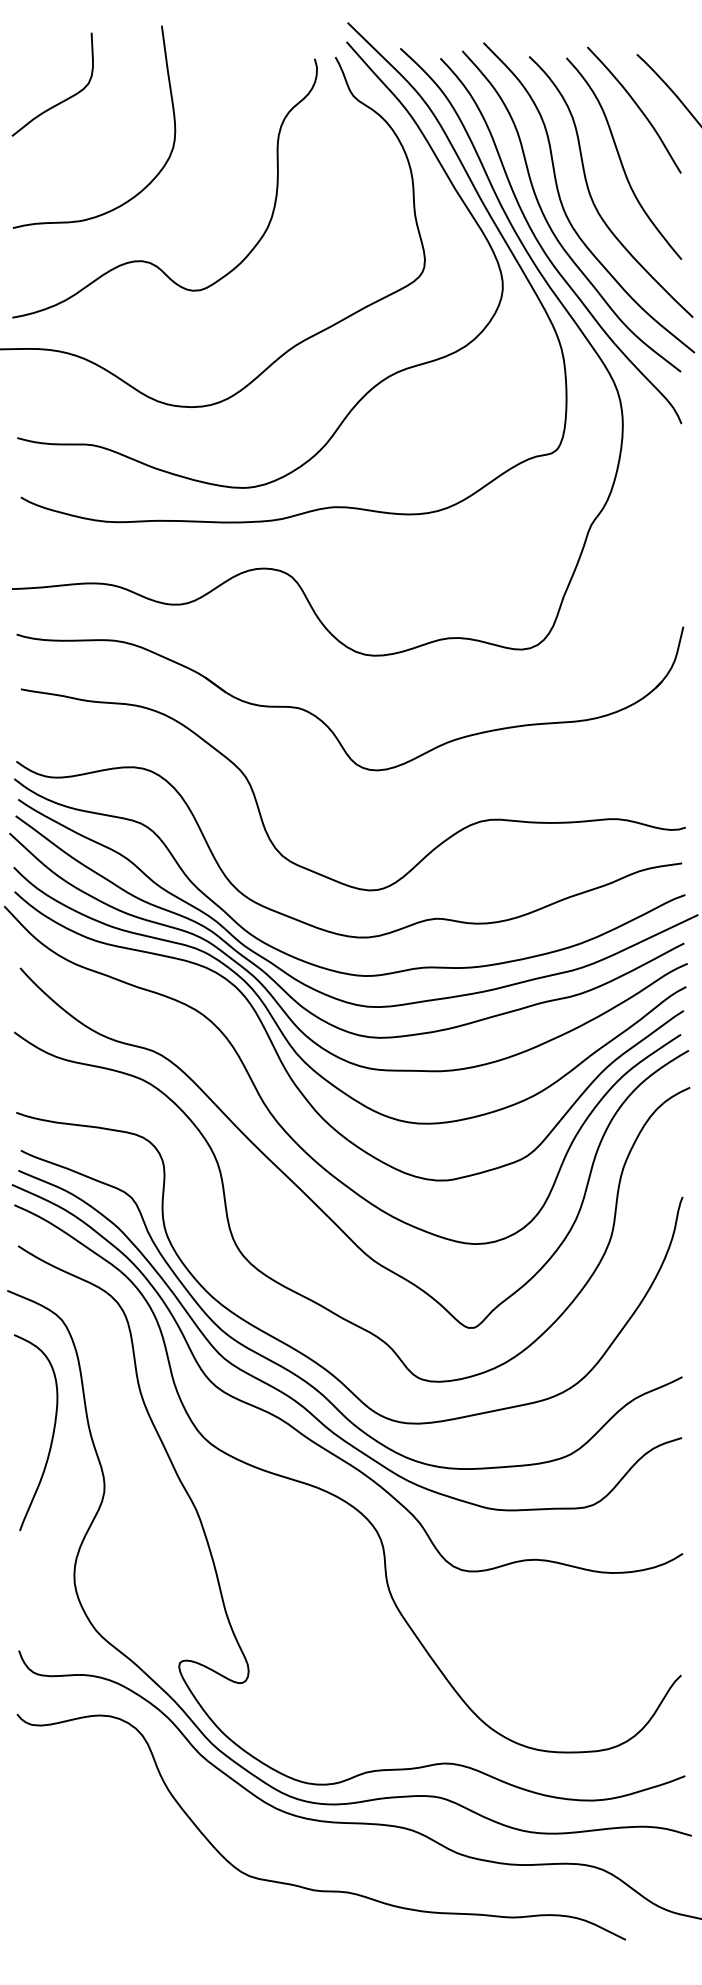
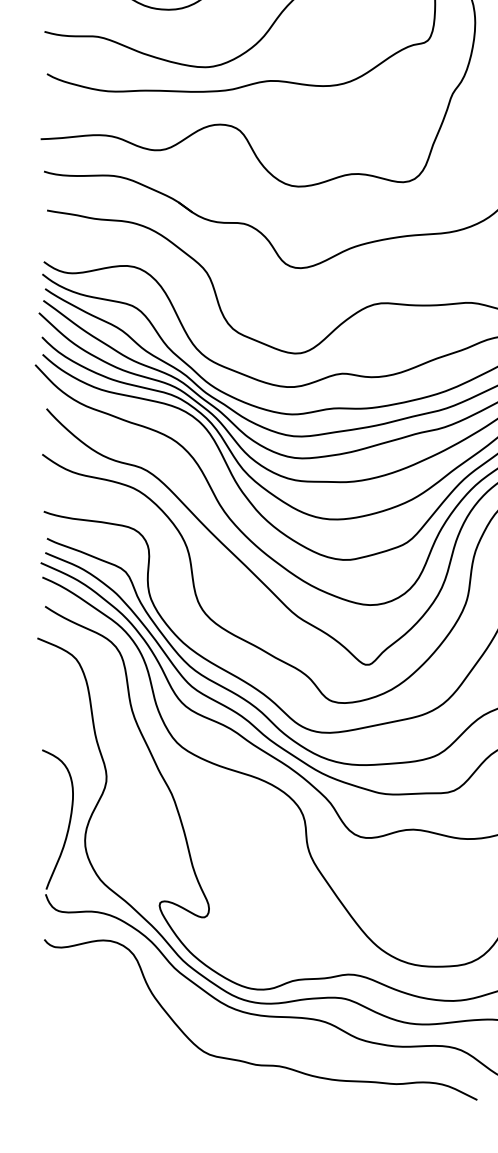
curve: (51, 1437) -> (68, 823), moved

